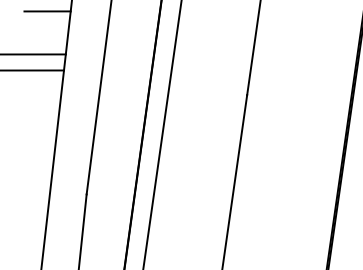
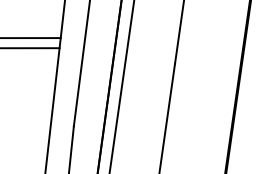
line: (46, 10) -> (48, 10), removed

